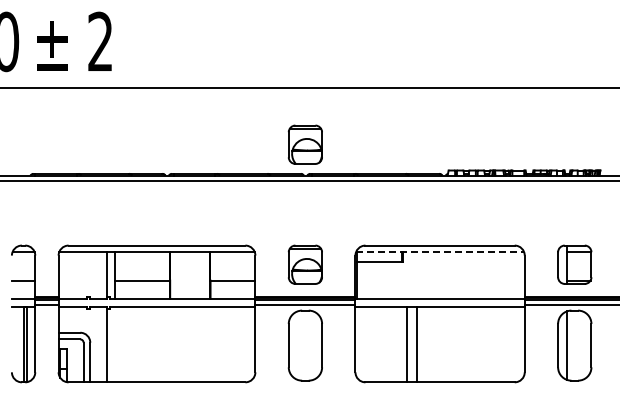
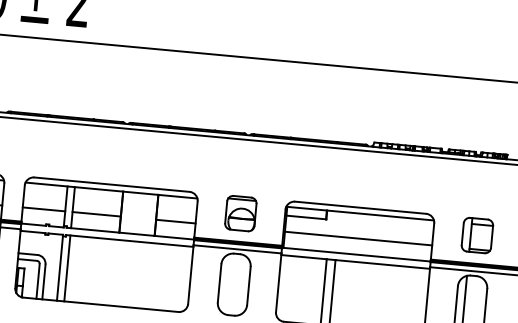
part: (304, 144) -> (249, 107), removed
line: (440, 252) -> (360, 213), dashed -> solid
line: (82, 280) -> (43, 209), added
line: (440, 280) -> (358, 238), added
line: (115, 344) -> (67, 268), added

